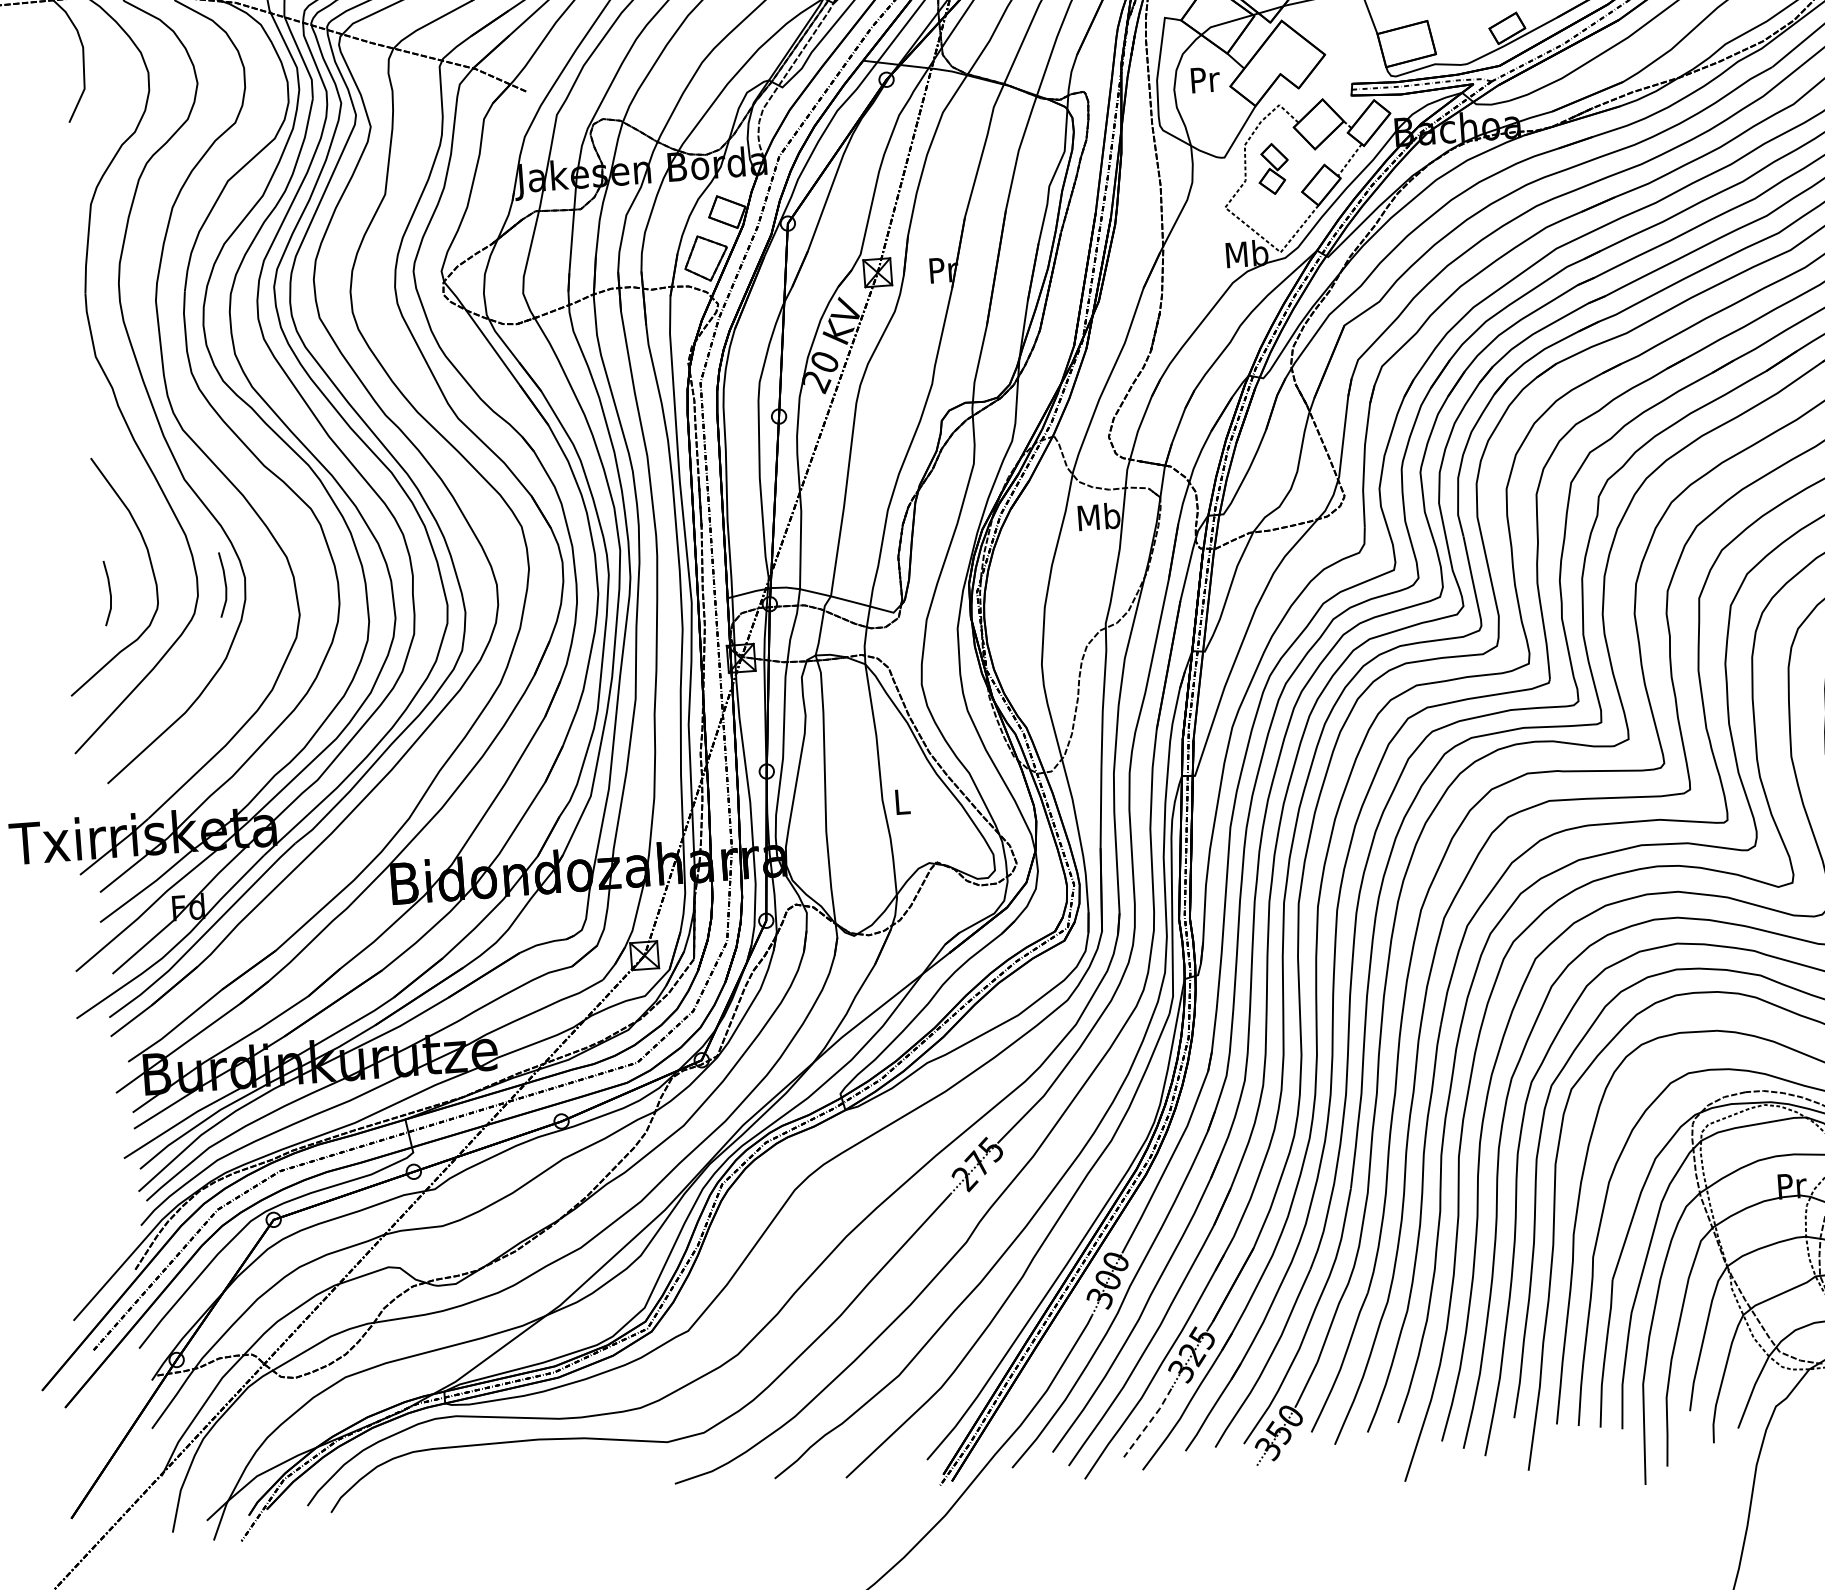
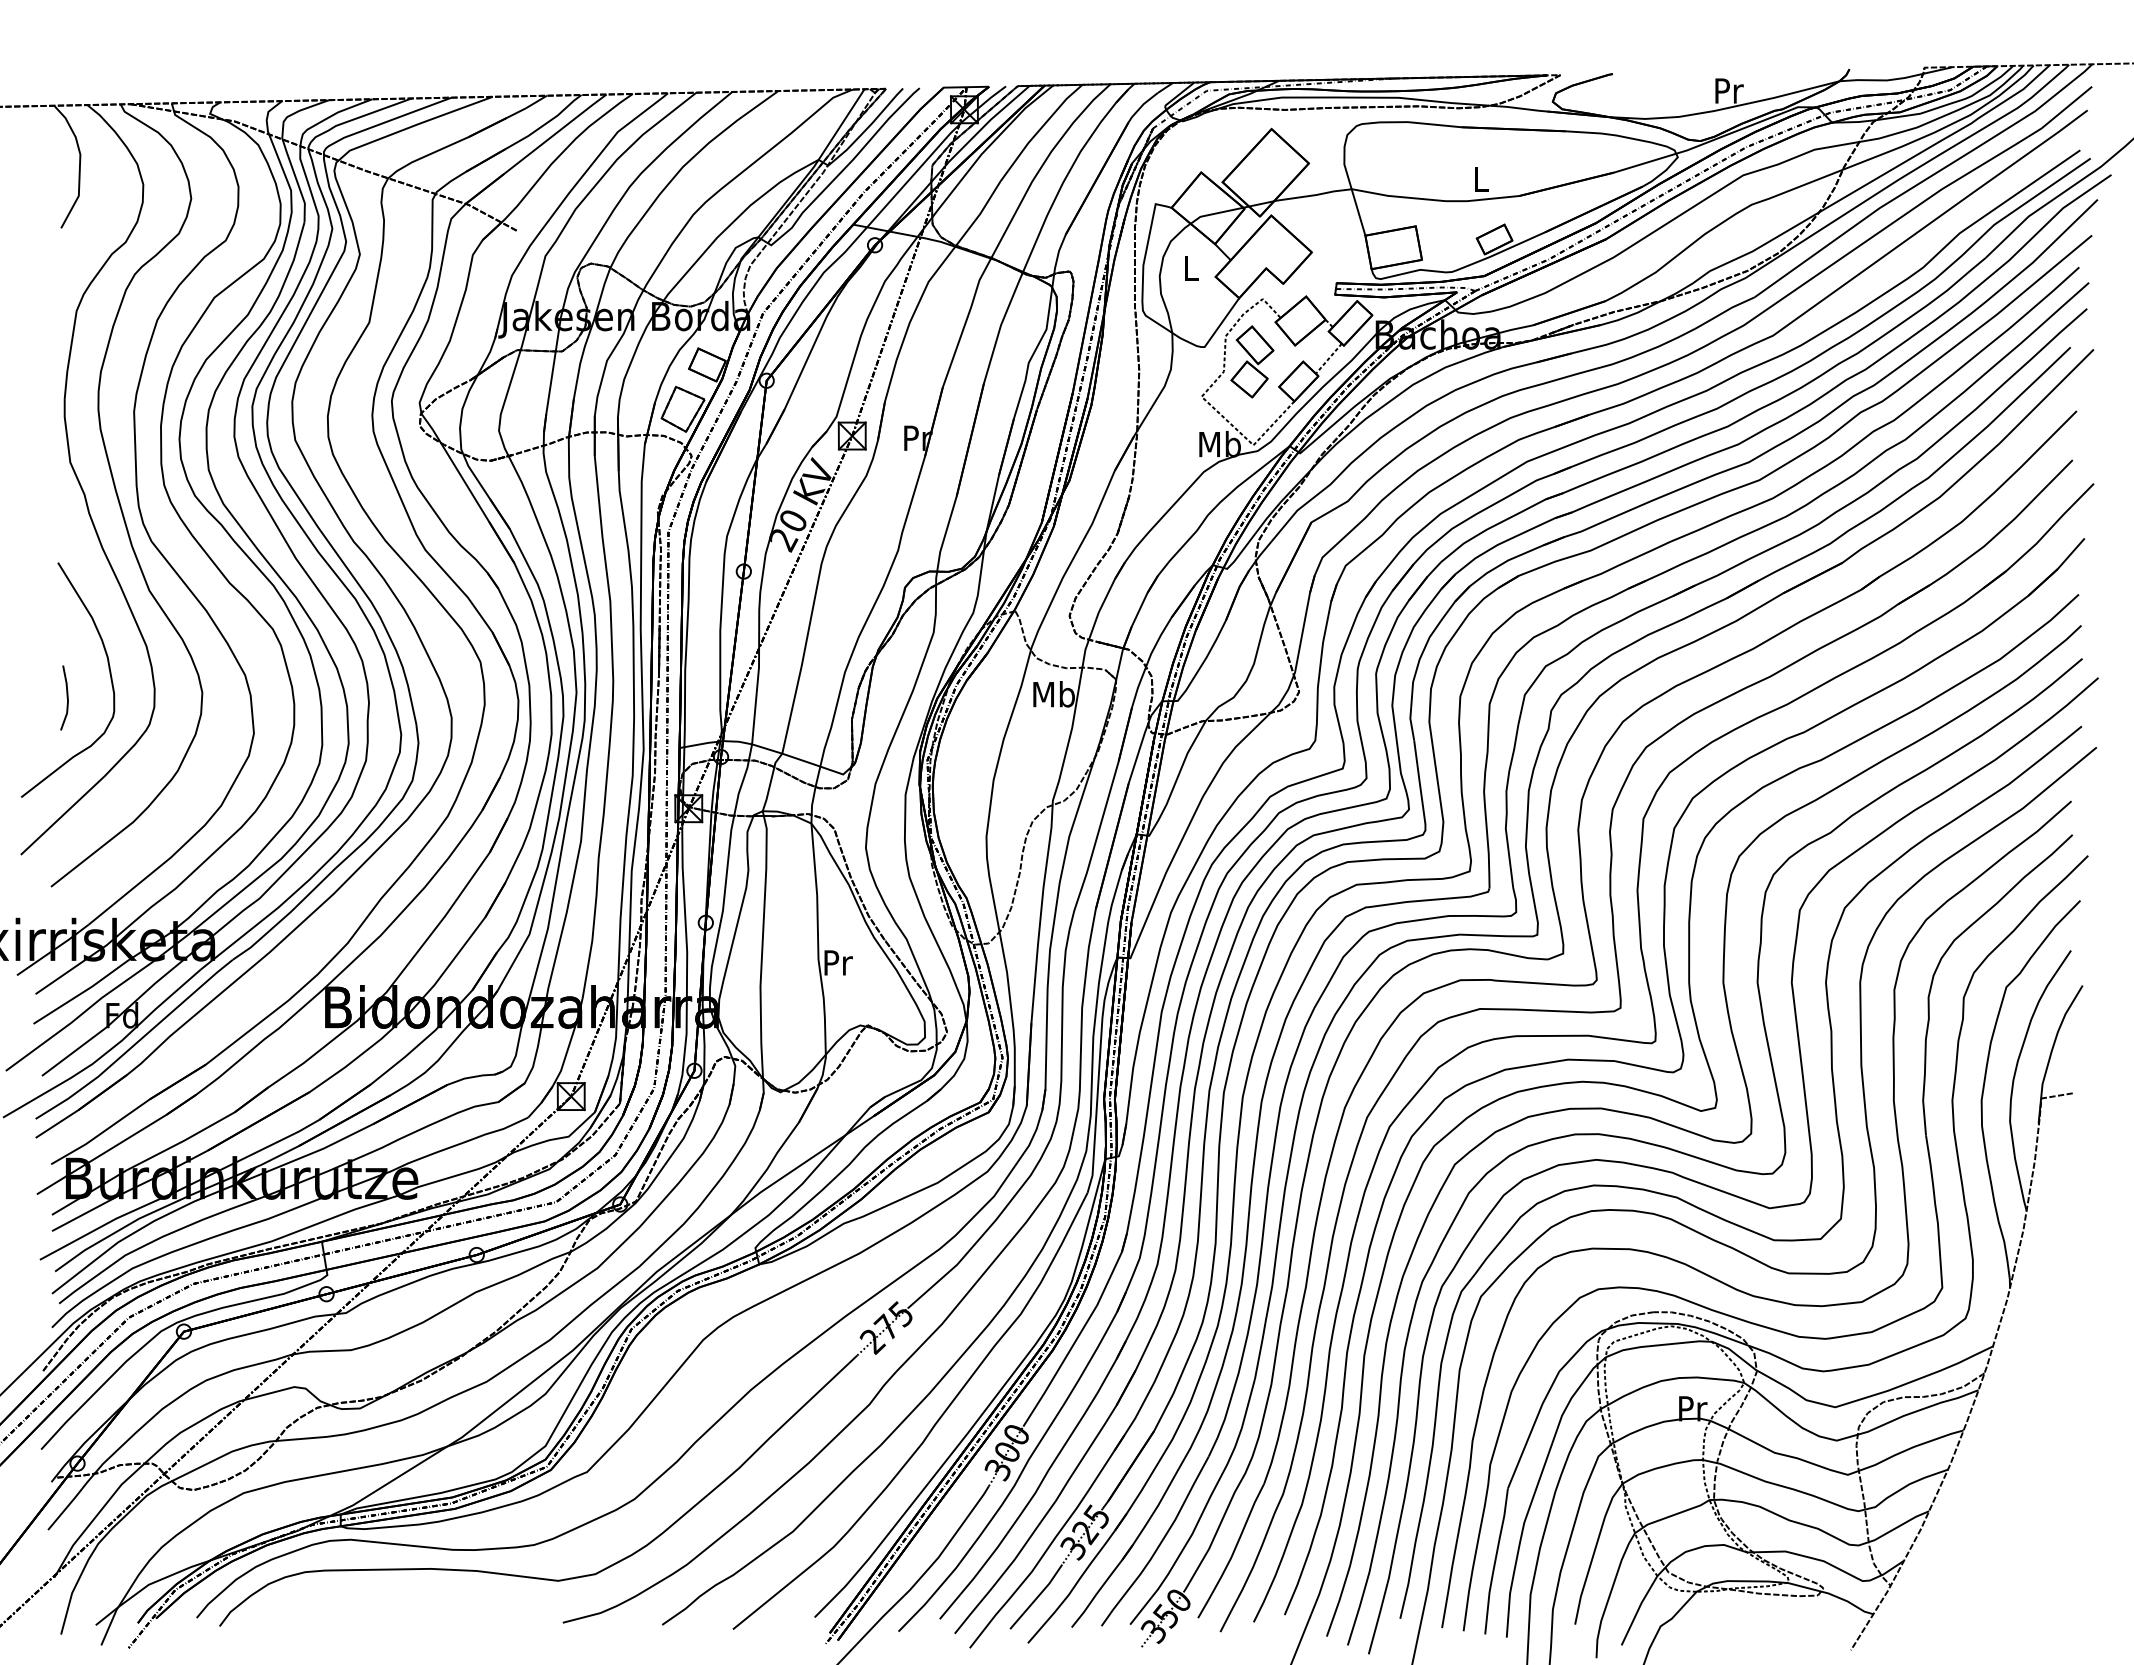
text: (1205, 79) -> (1191, 268), Pr -> L
part: (1273, 168) -> (1252, 361), size x1.43
line: (224, 584) -> (181, 697), removed
text: (902, 801) -> (838, 962), L -> Pr
line: (1148, 1423) -> (1037, 1597), dashed -> solid

